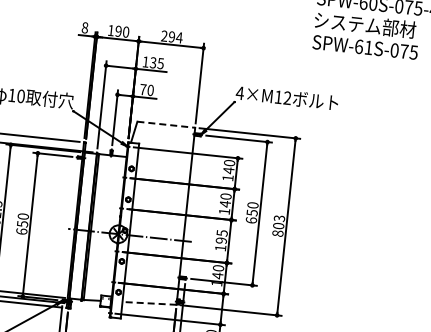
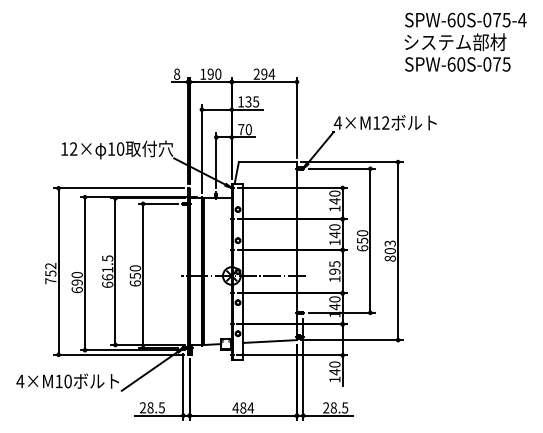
text: (369, 47) -> (461, 64), SPW-61S-075 -> SPW-60S-075
line: (166, 125) -> (268, 162), dashed -> solid
line: (149, 303) -> (269, 341), dashed -> solid

